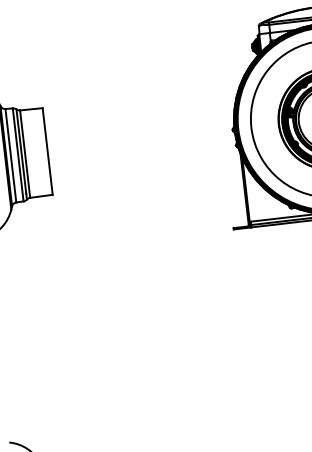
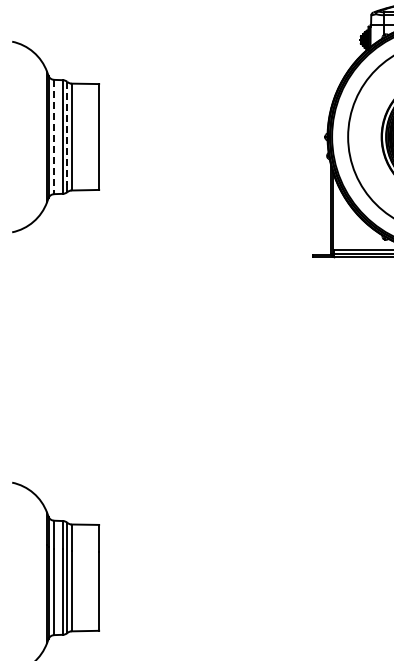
line: (21, 151) -> (67, 133), solid -> dashed
line: (11, 156) -> (54, 137), solid -> dashed

